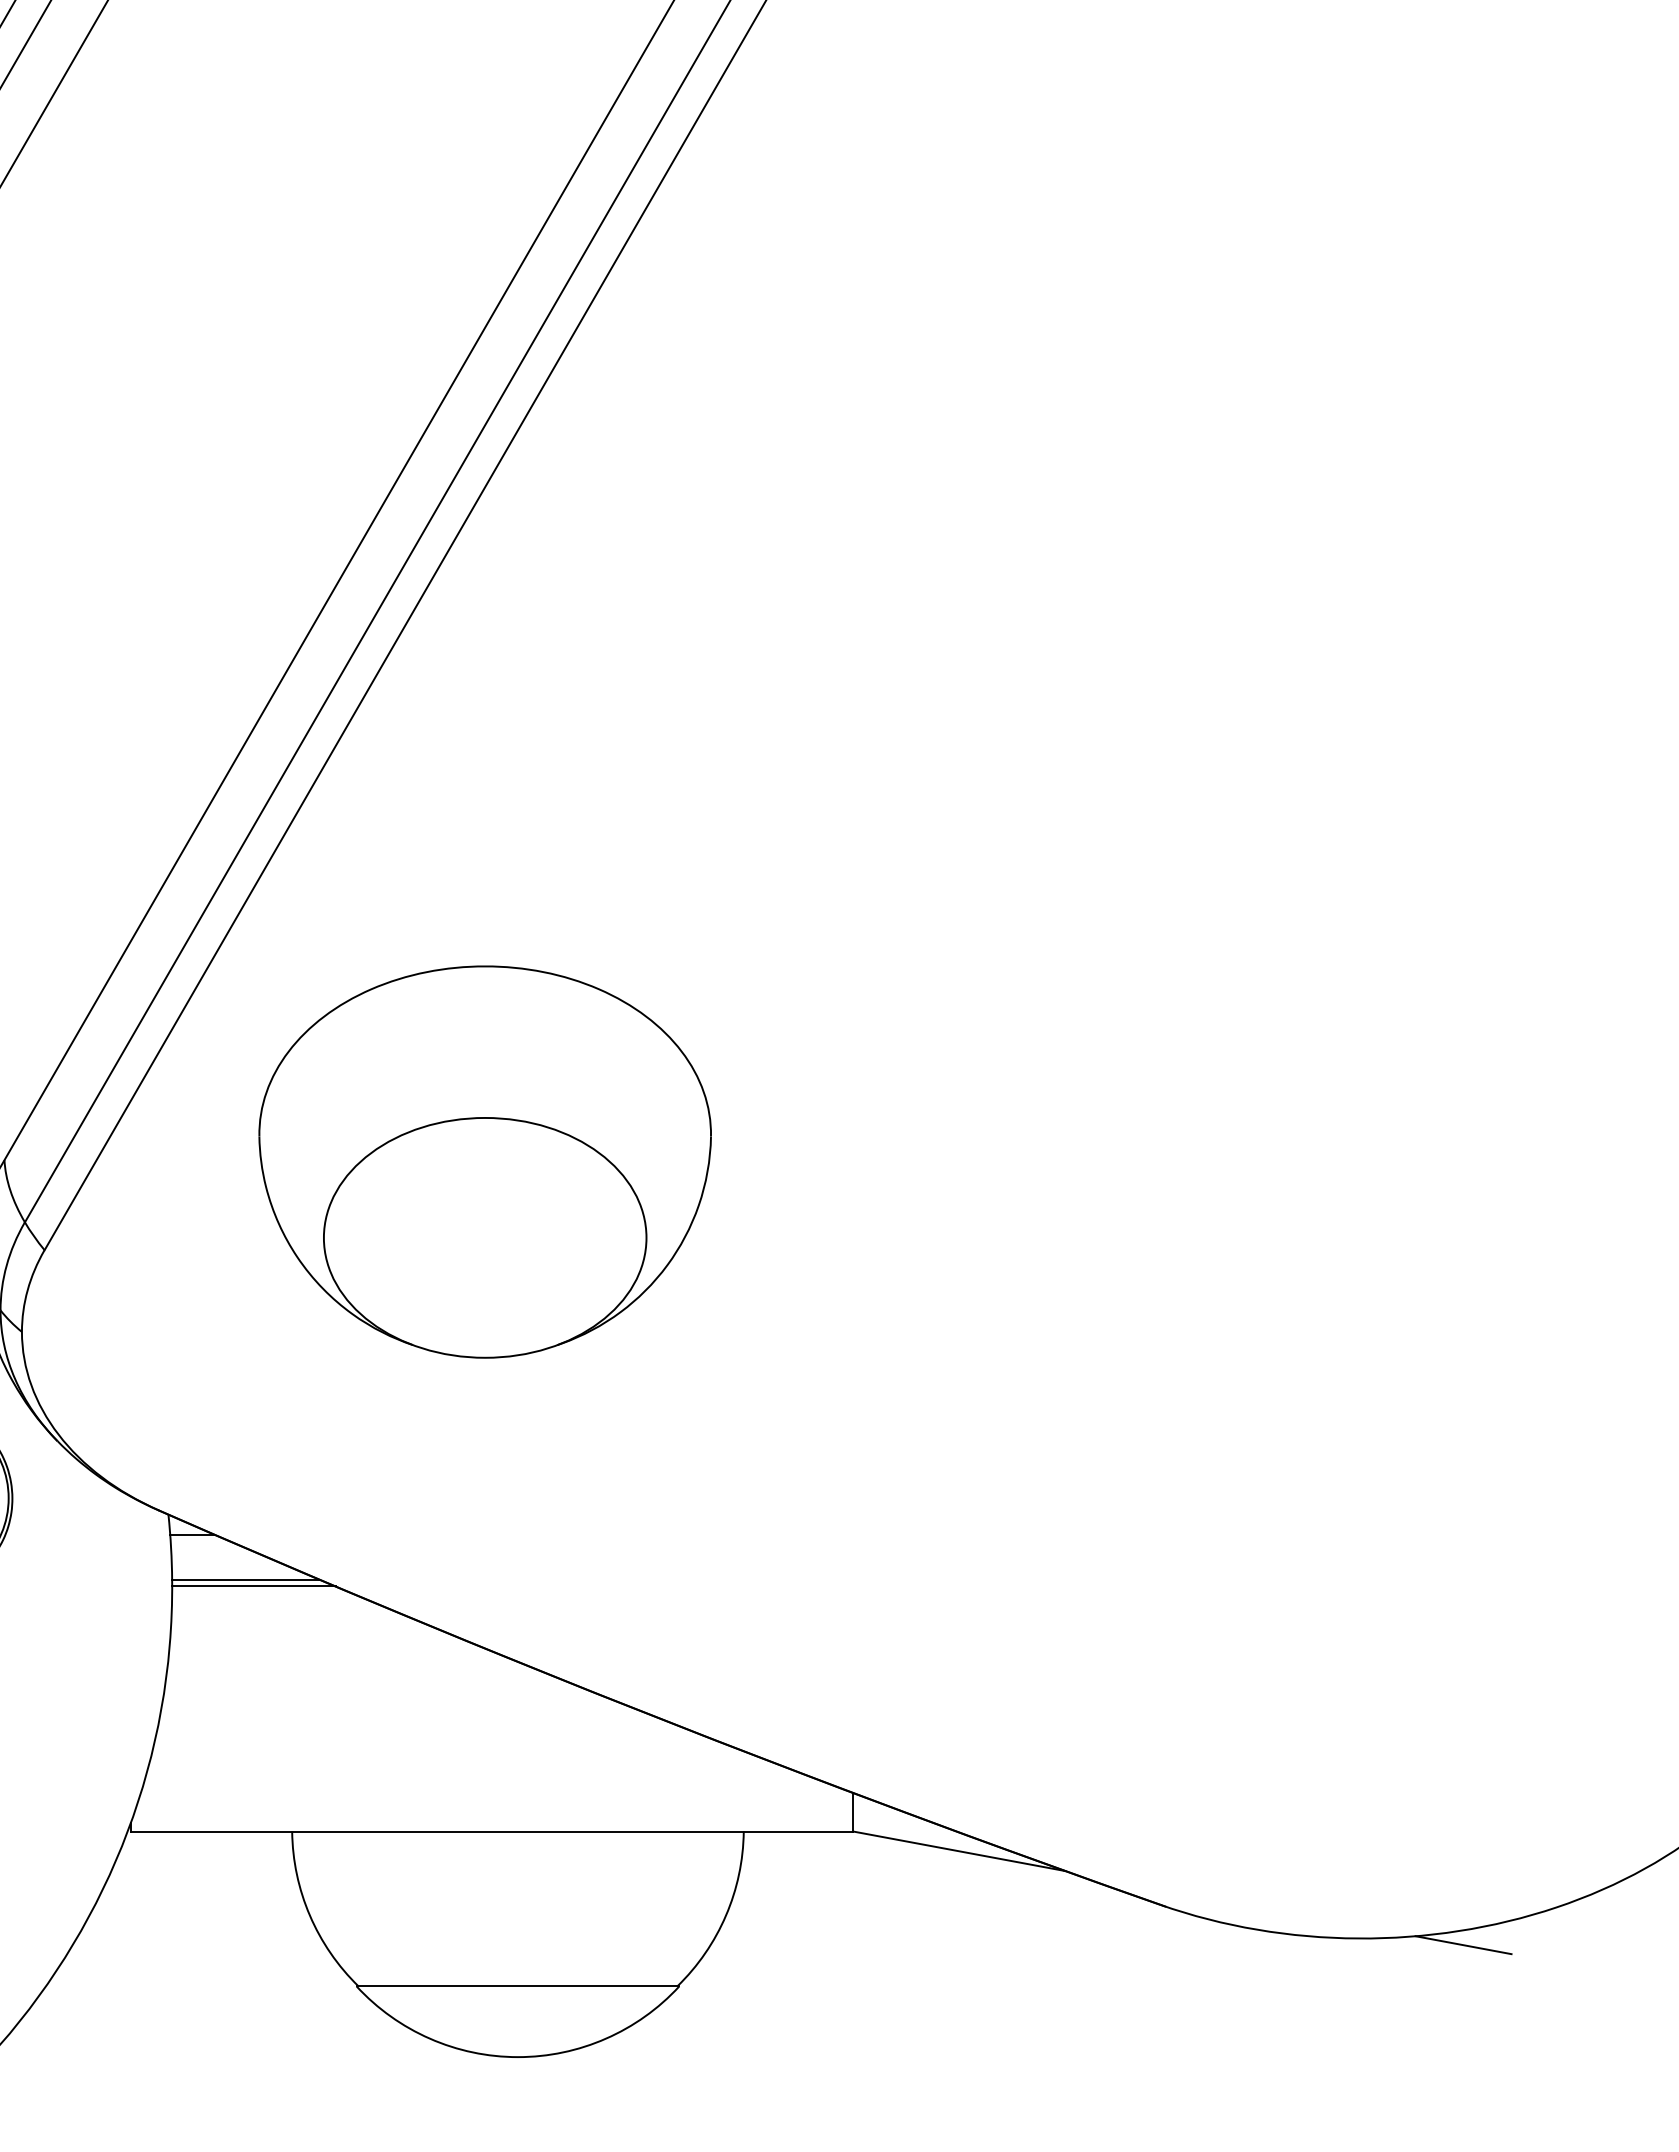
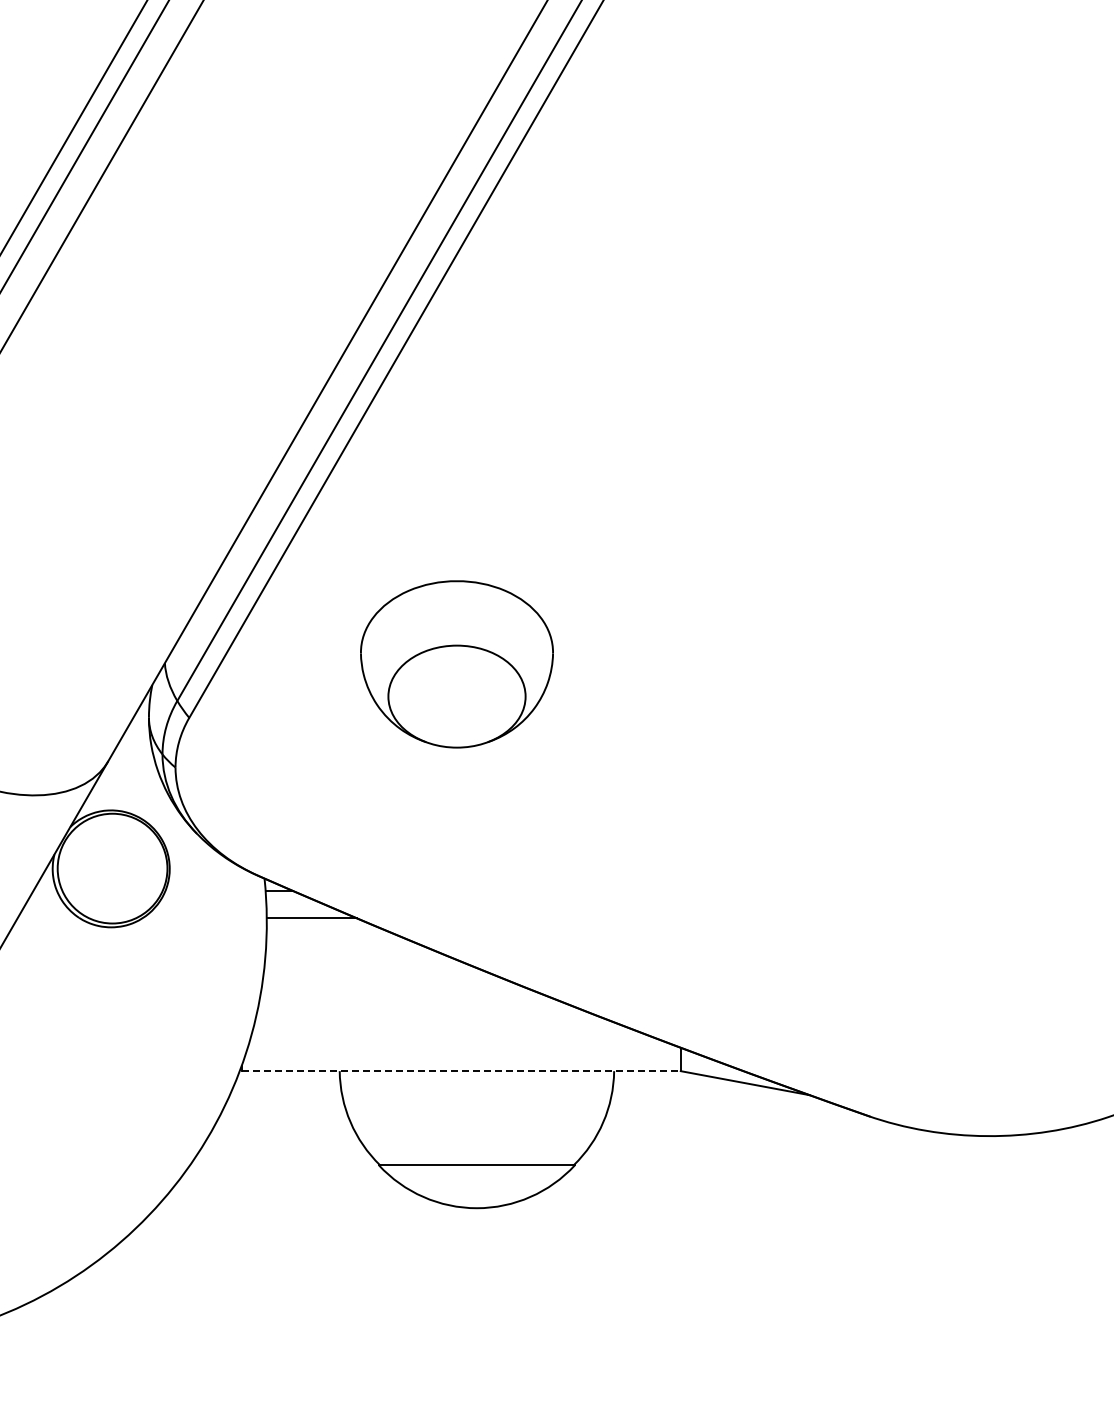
part: (484, 1162) -> (456, 664), size x0.7
line: (253, 1586) -> (316, 922), removed
line: (492, 1832) -> (461, 1071), solid -> dashed
line: (1463, 1944) -> (1051, 1139), removed

